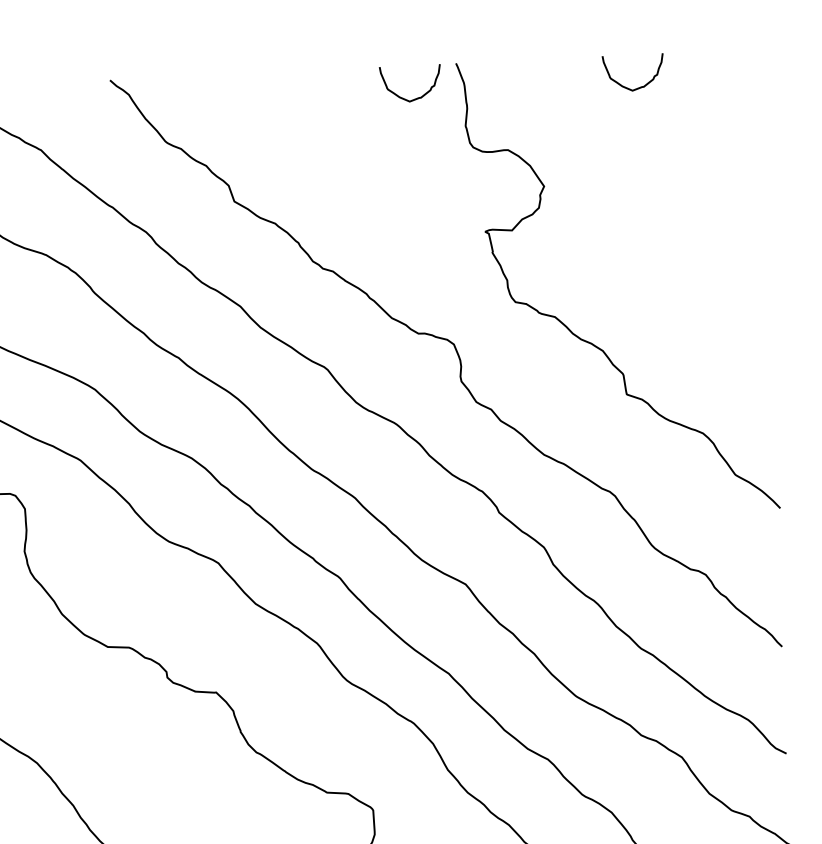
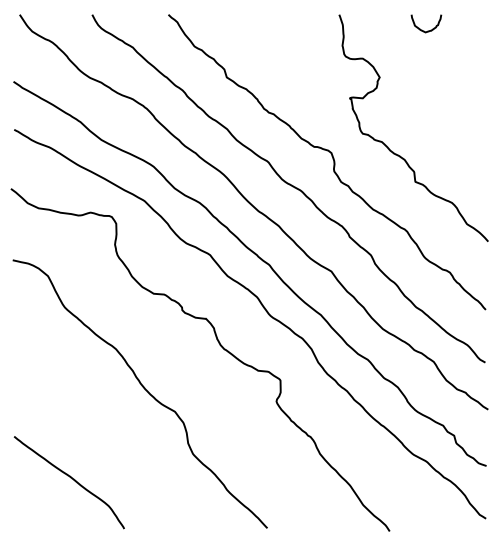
curve: (413, 97) -> (317, 30), removed

